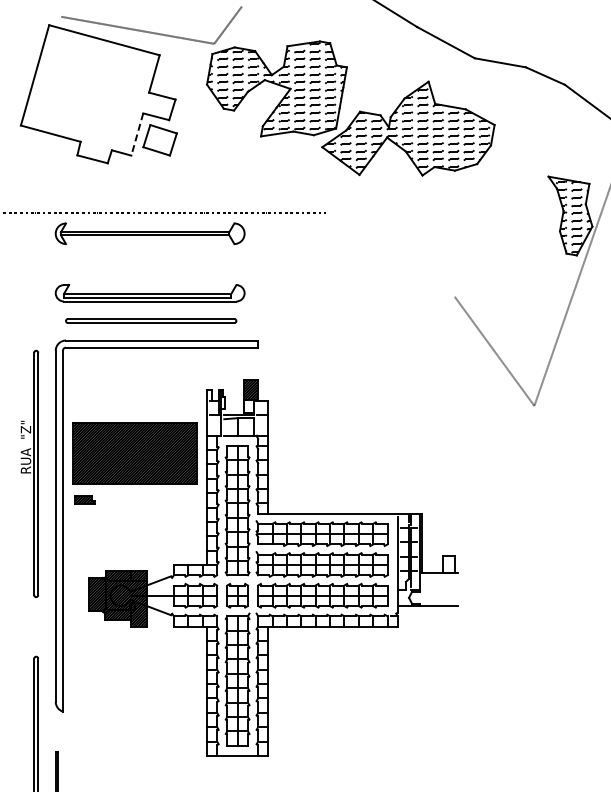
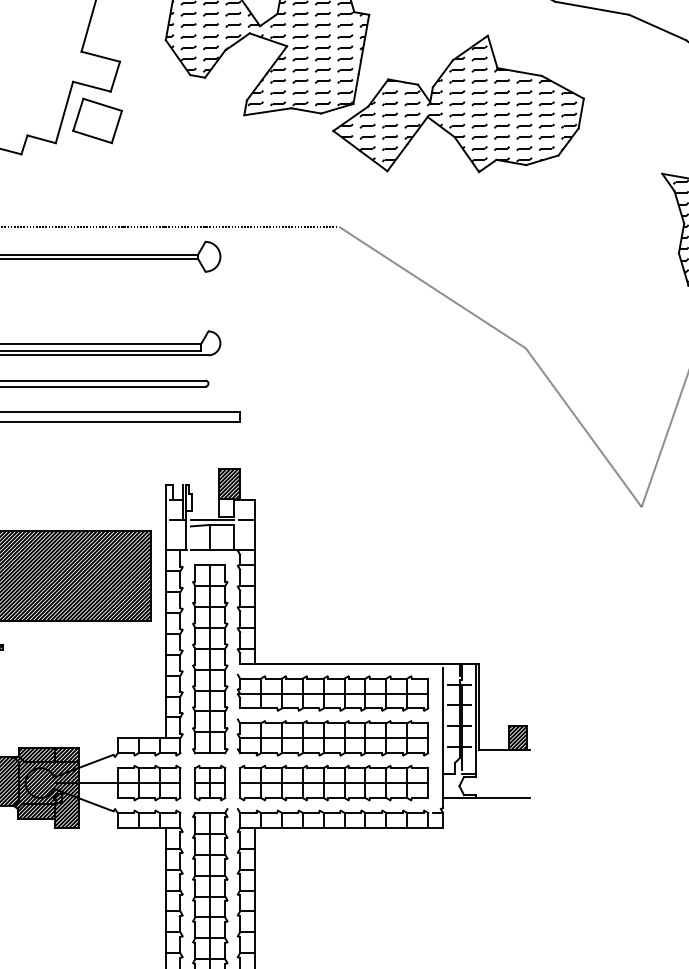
line: (137, 134) -> (64, 112), dashed -> solid
line: (390, 254) -> (432, 286), added
hatch: (448, 564) -> (516, 737), added

